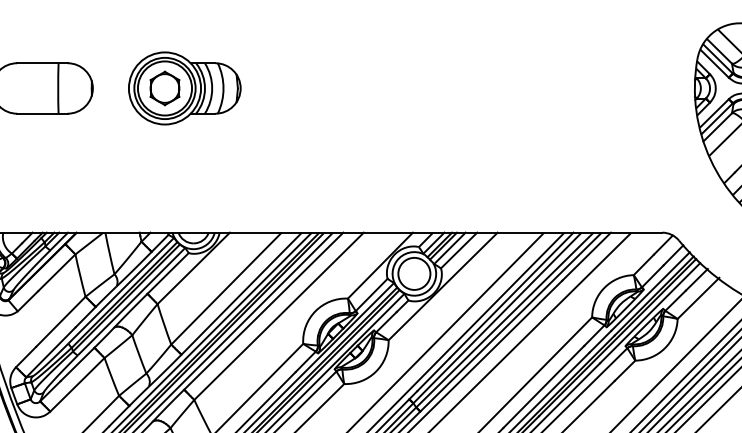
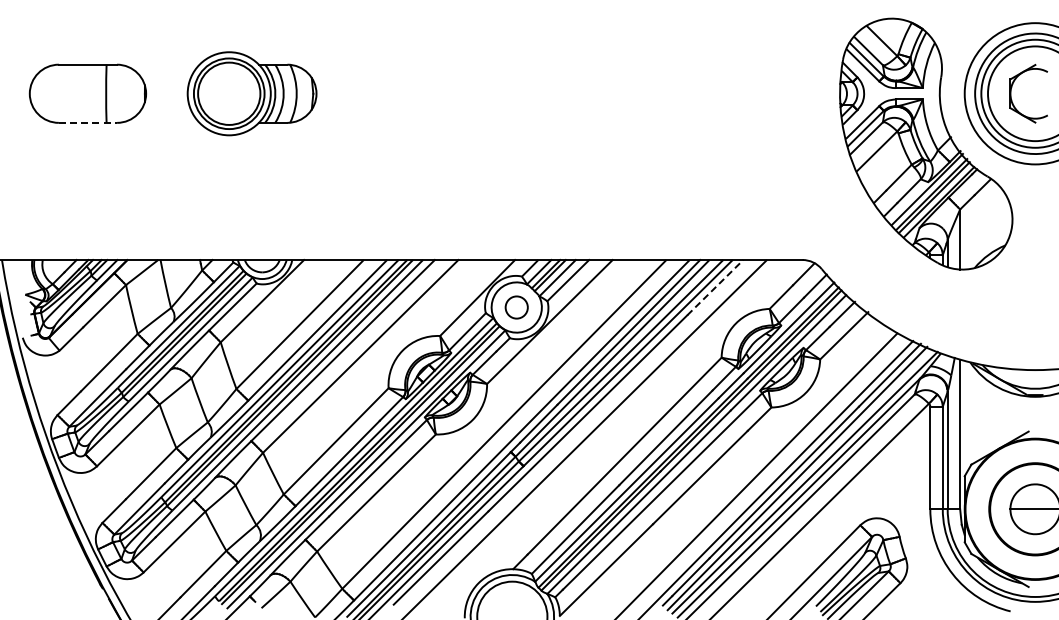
part: (164, 88) -> (228, 93), removed
line: (42, 113) -> (88, 122), solid -> dashed
line: (586, 256) -> (715, 287), solid -> dashed
circle: (414, 273) -> (516, 307), size x0.6

